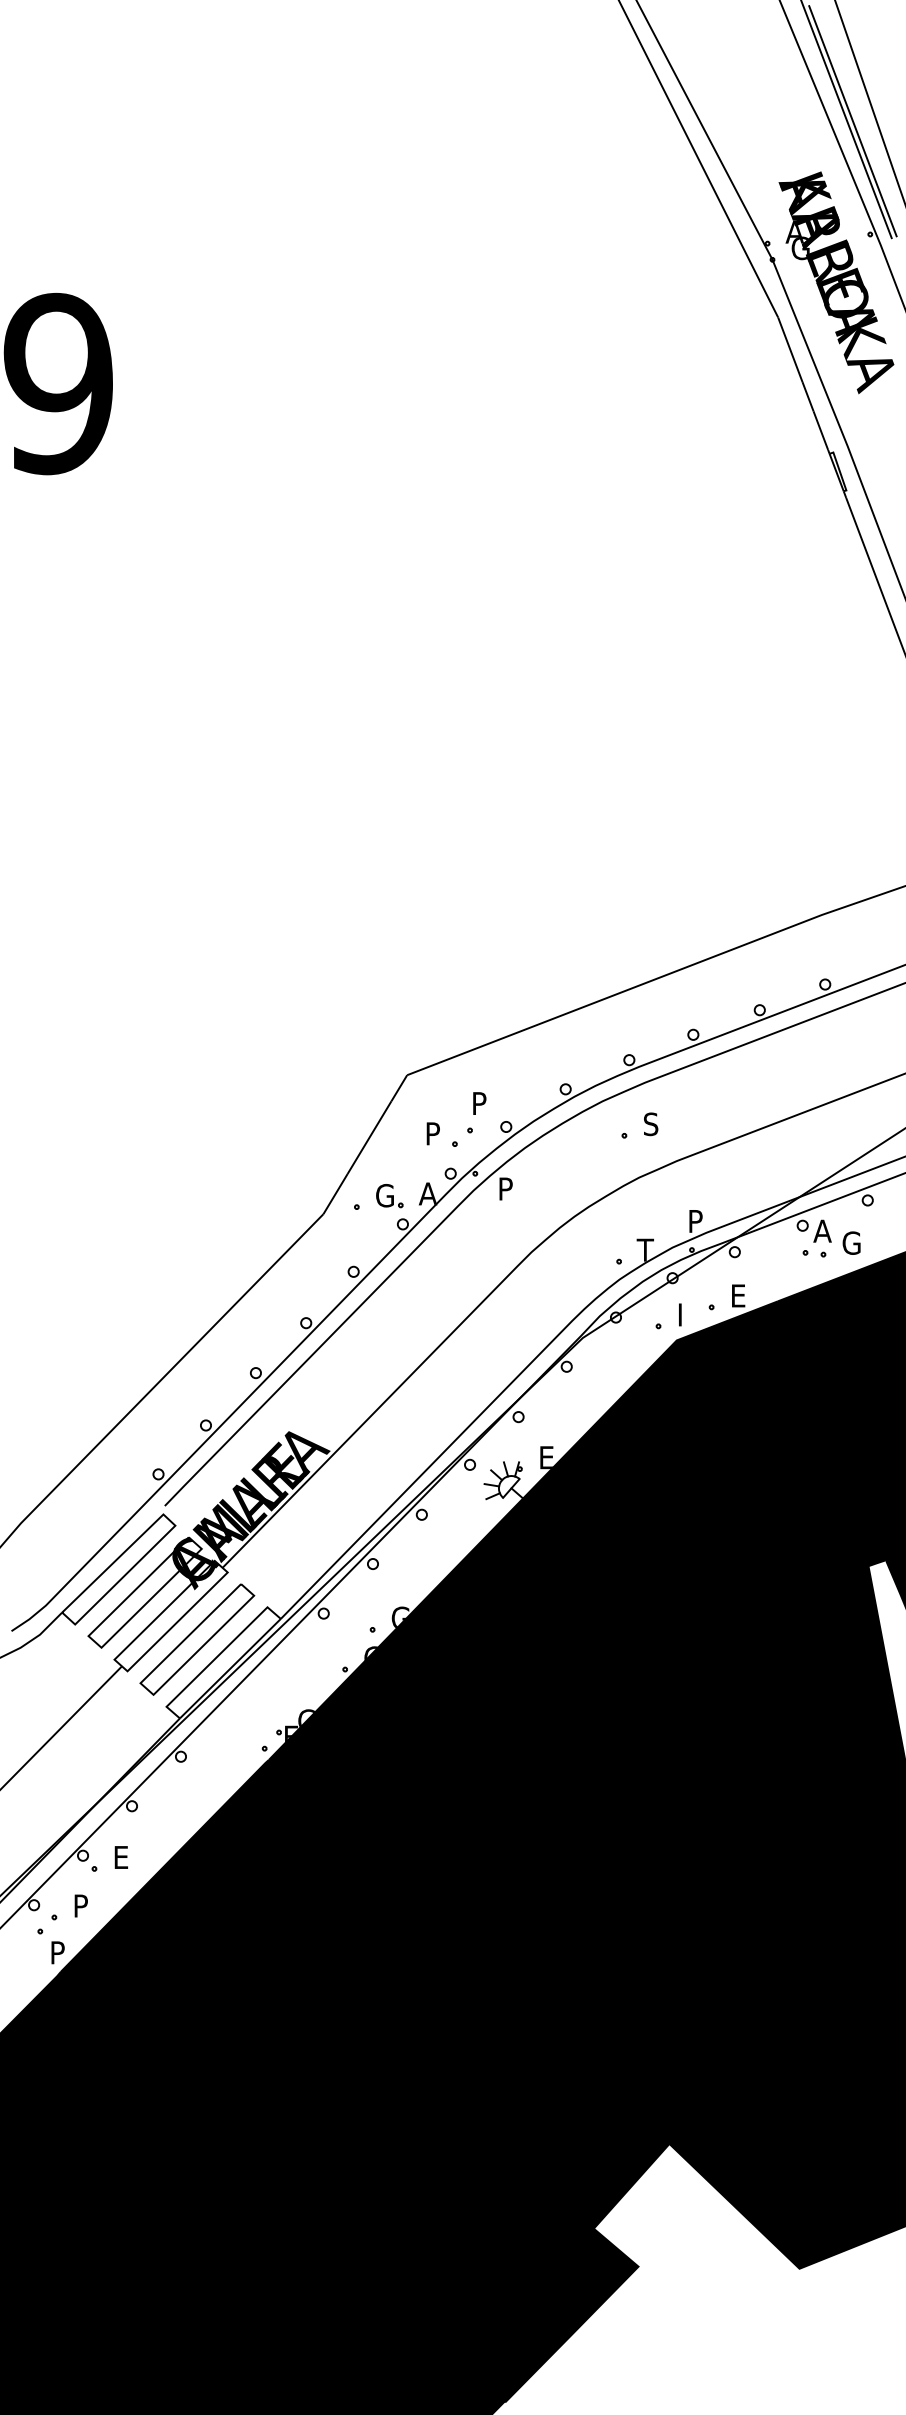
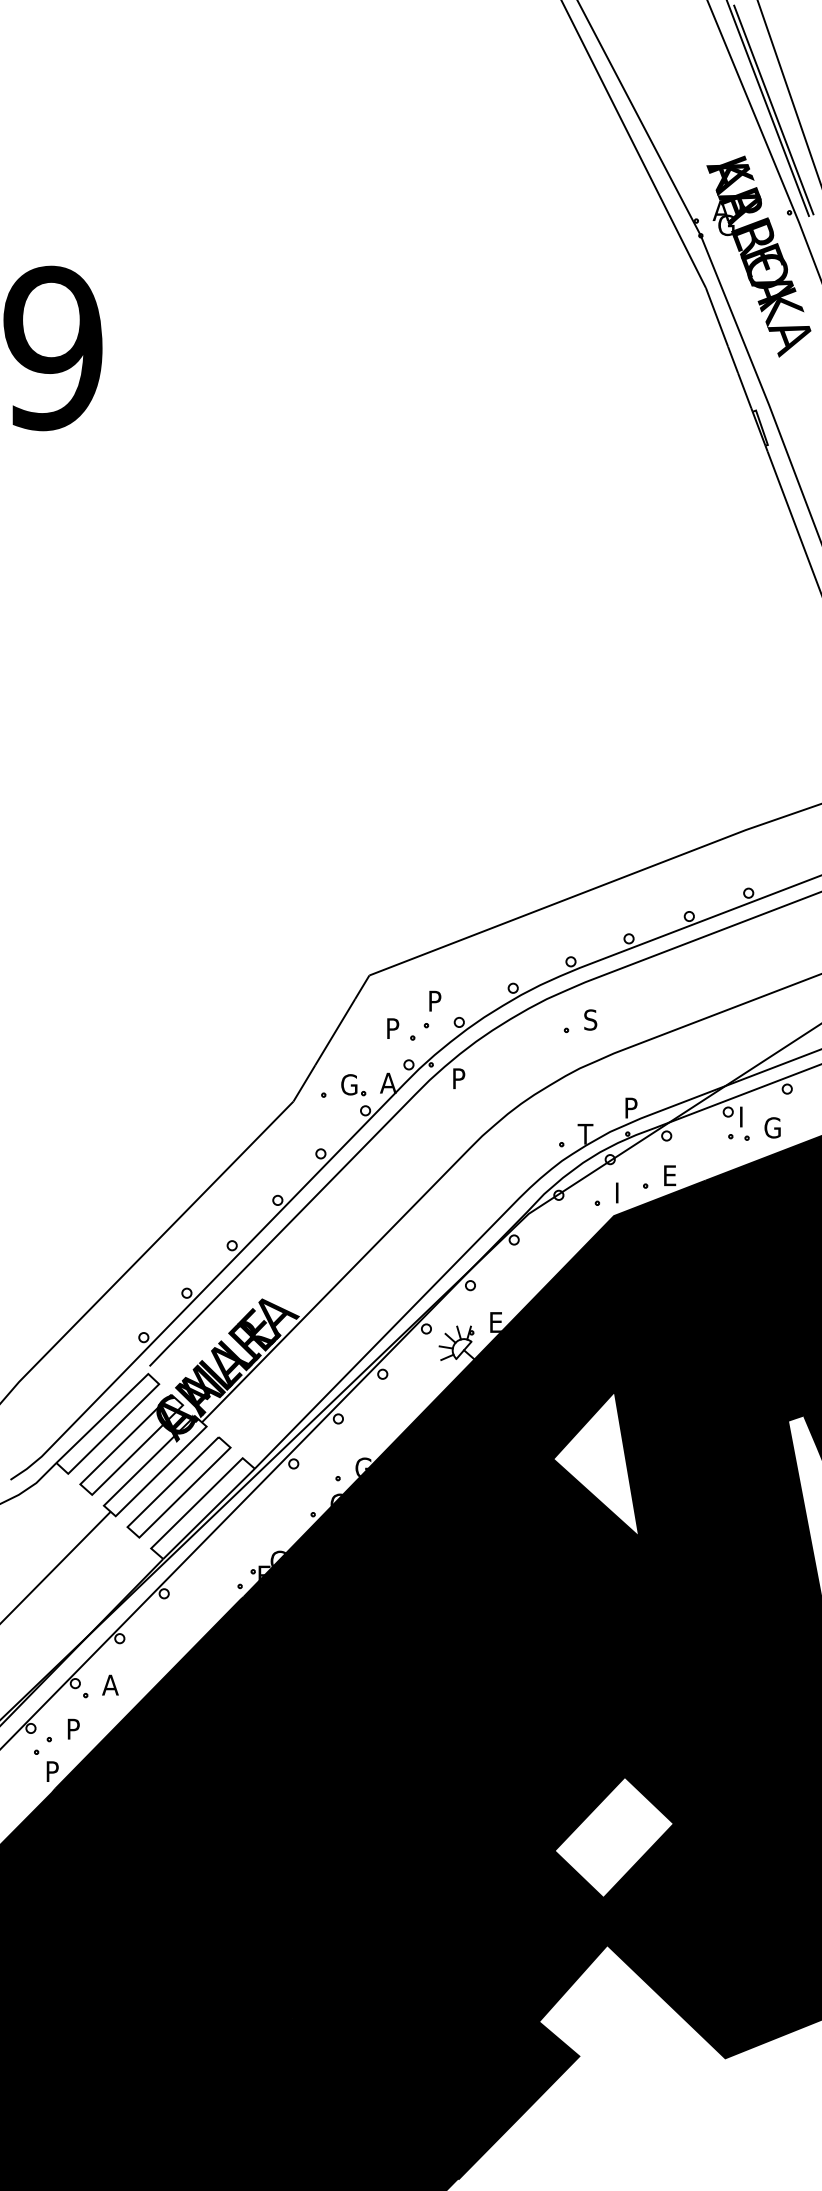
text: (822, 1230) -> (746, 1116), A -> I
fill: (656, 1613) -> (595, 1463), removed
text: (121, 1857) -> (110, 1685), E -> A
fill: (676, 2025) -> (613, 1837), removed

